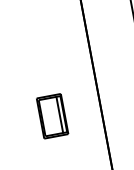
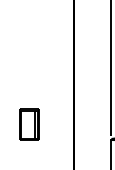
part: (52, 116) -> (29, 124), moved

